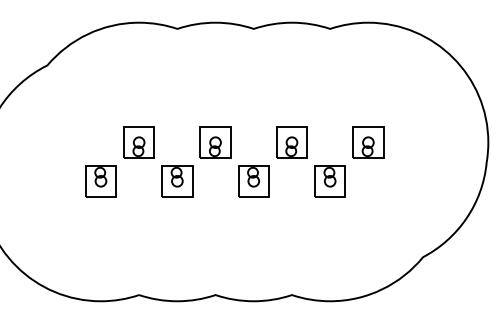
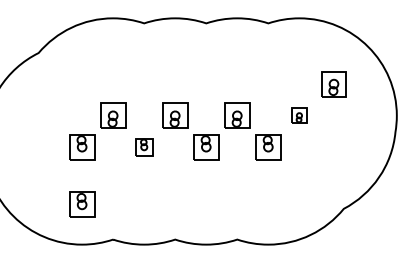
part: (410, 103) -> (333, 83), added
part: (368, 142) -> (299, 115), size x0.6
part: (177, 181) -> (144, 147), size x0.7
part: (100, 252) -> (81, 205), added

